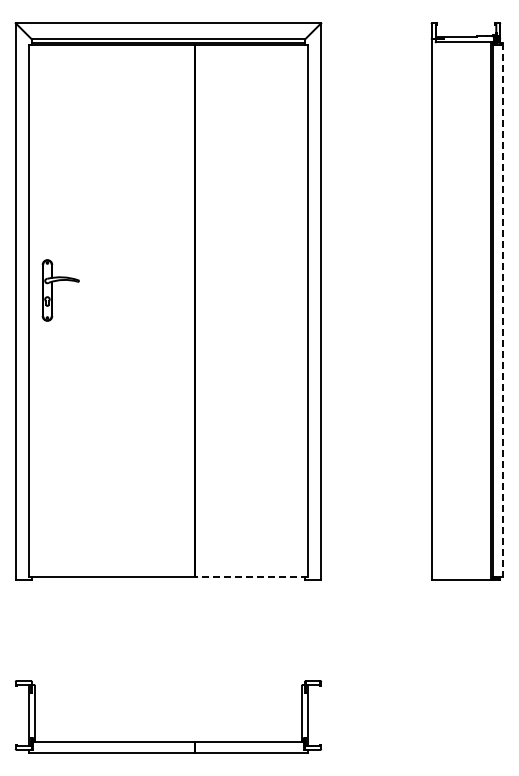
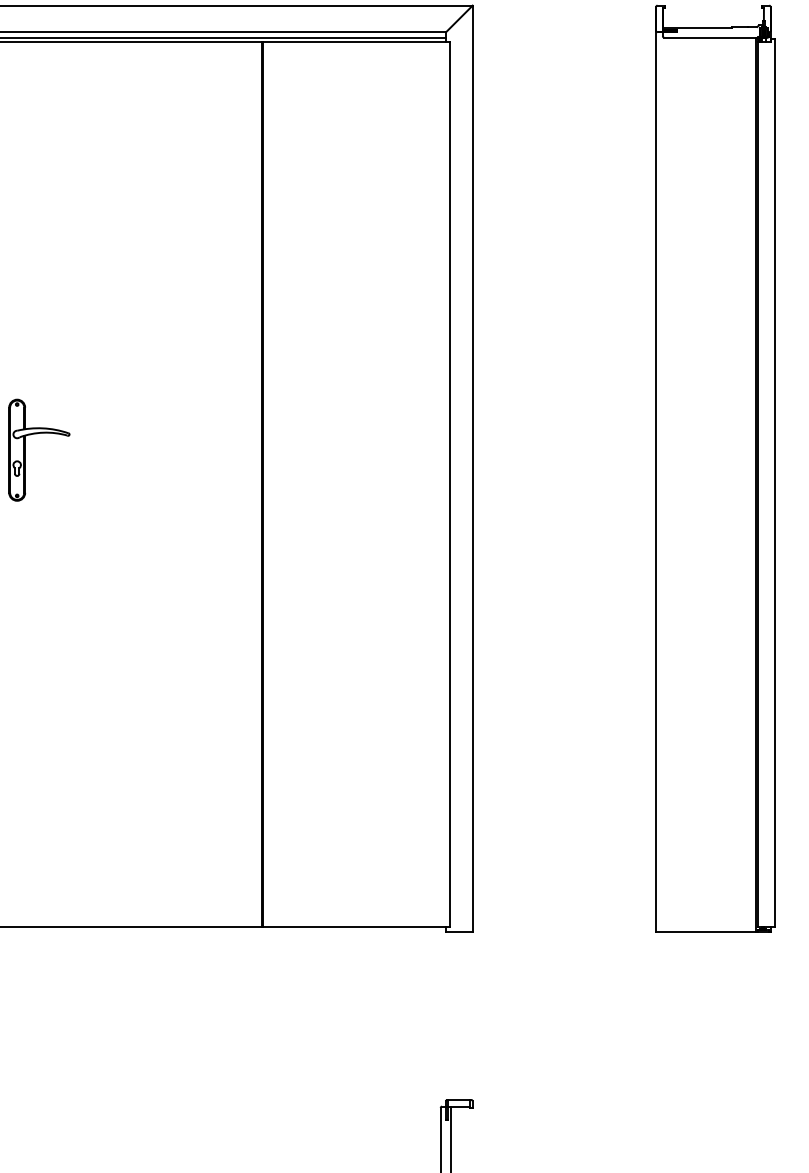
line: (503, 310) -> (775, 483), dashed -> solid
line: (251, 577) -> (356, 927), dashed -> solid

